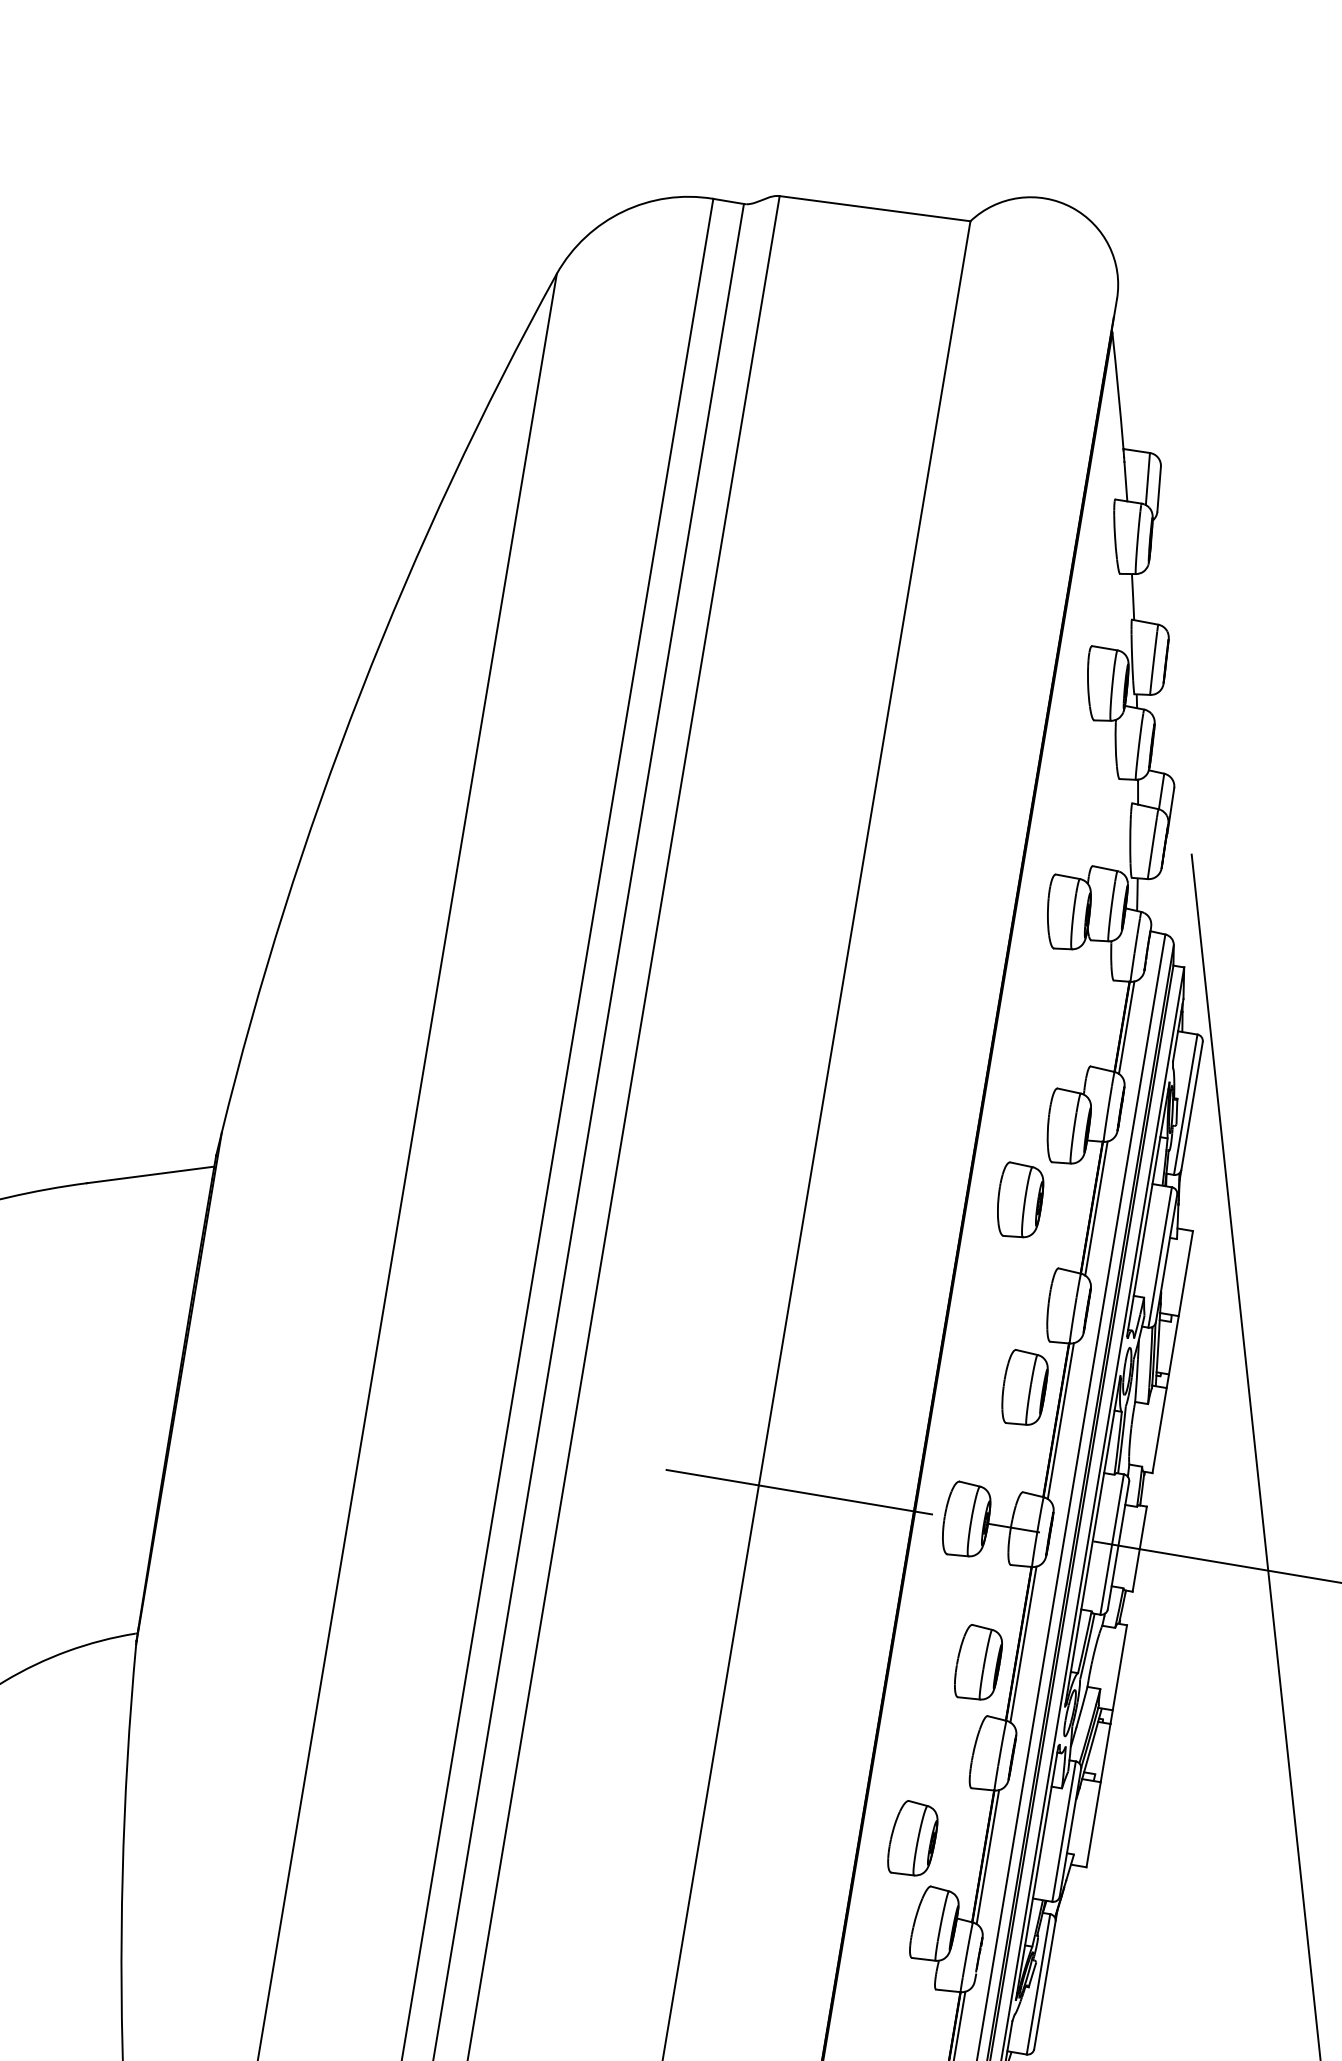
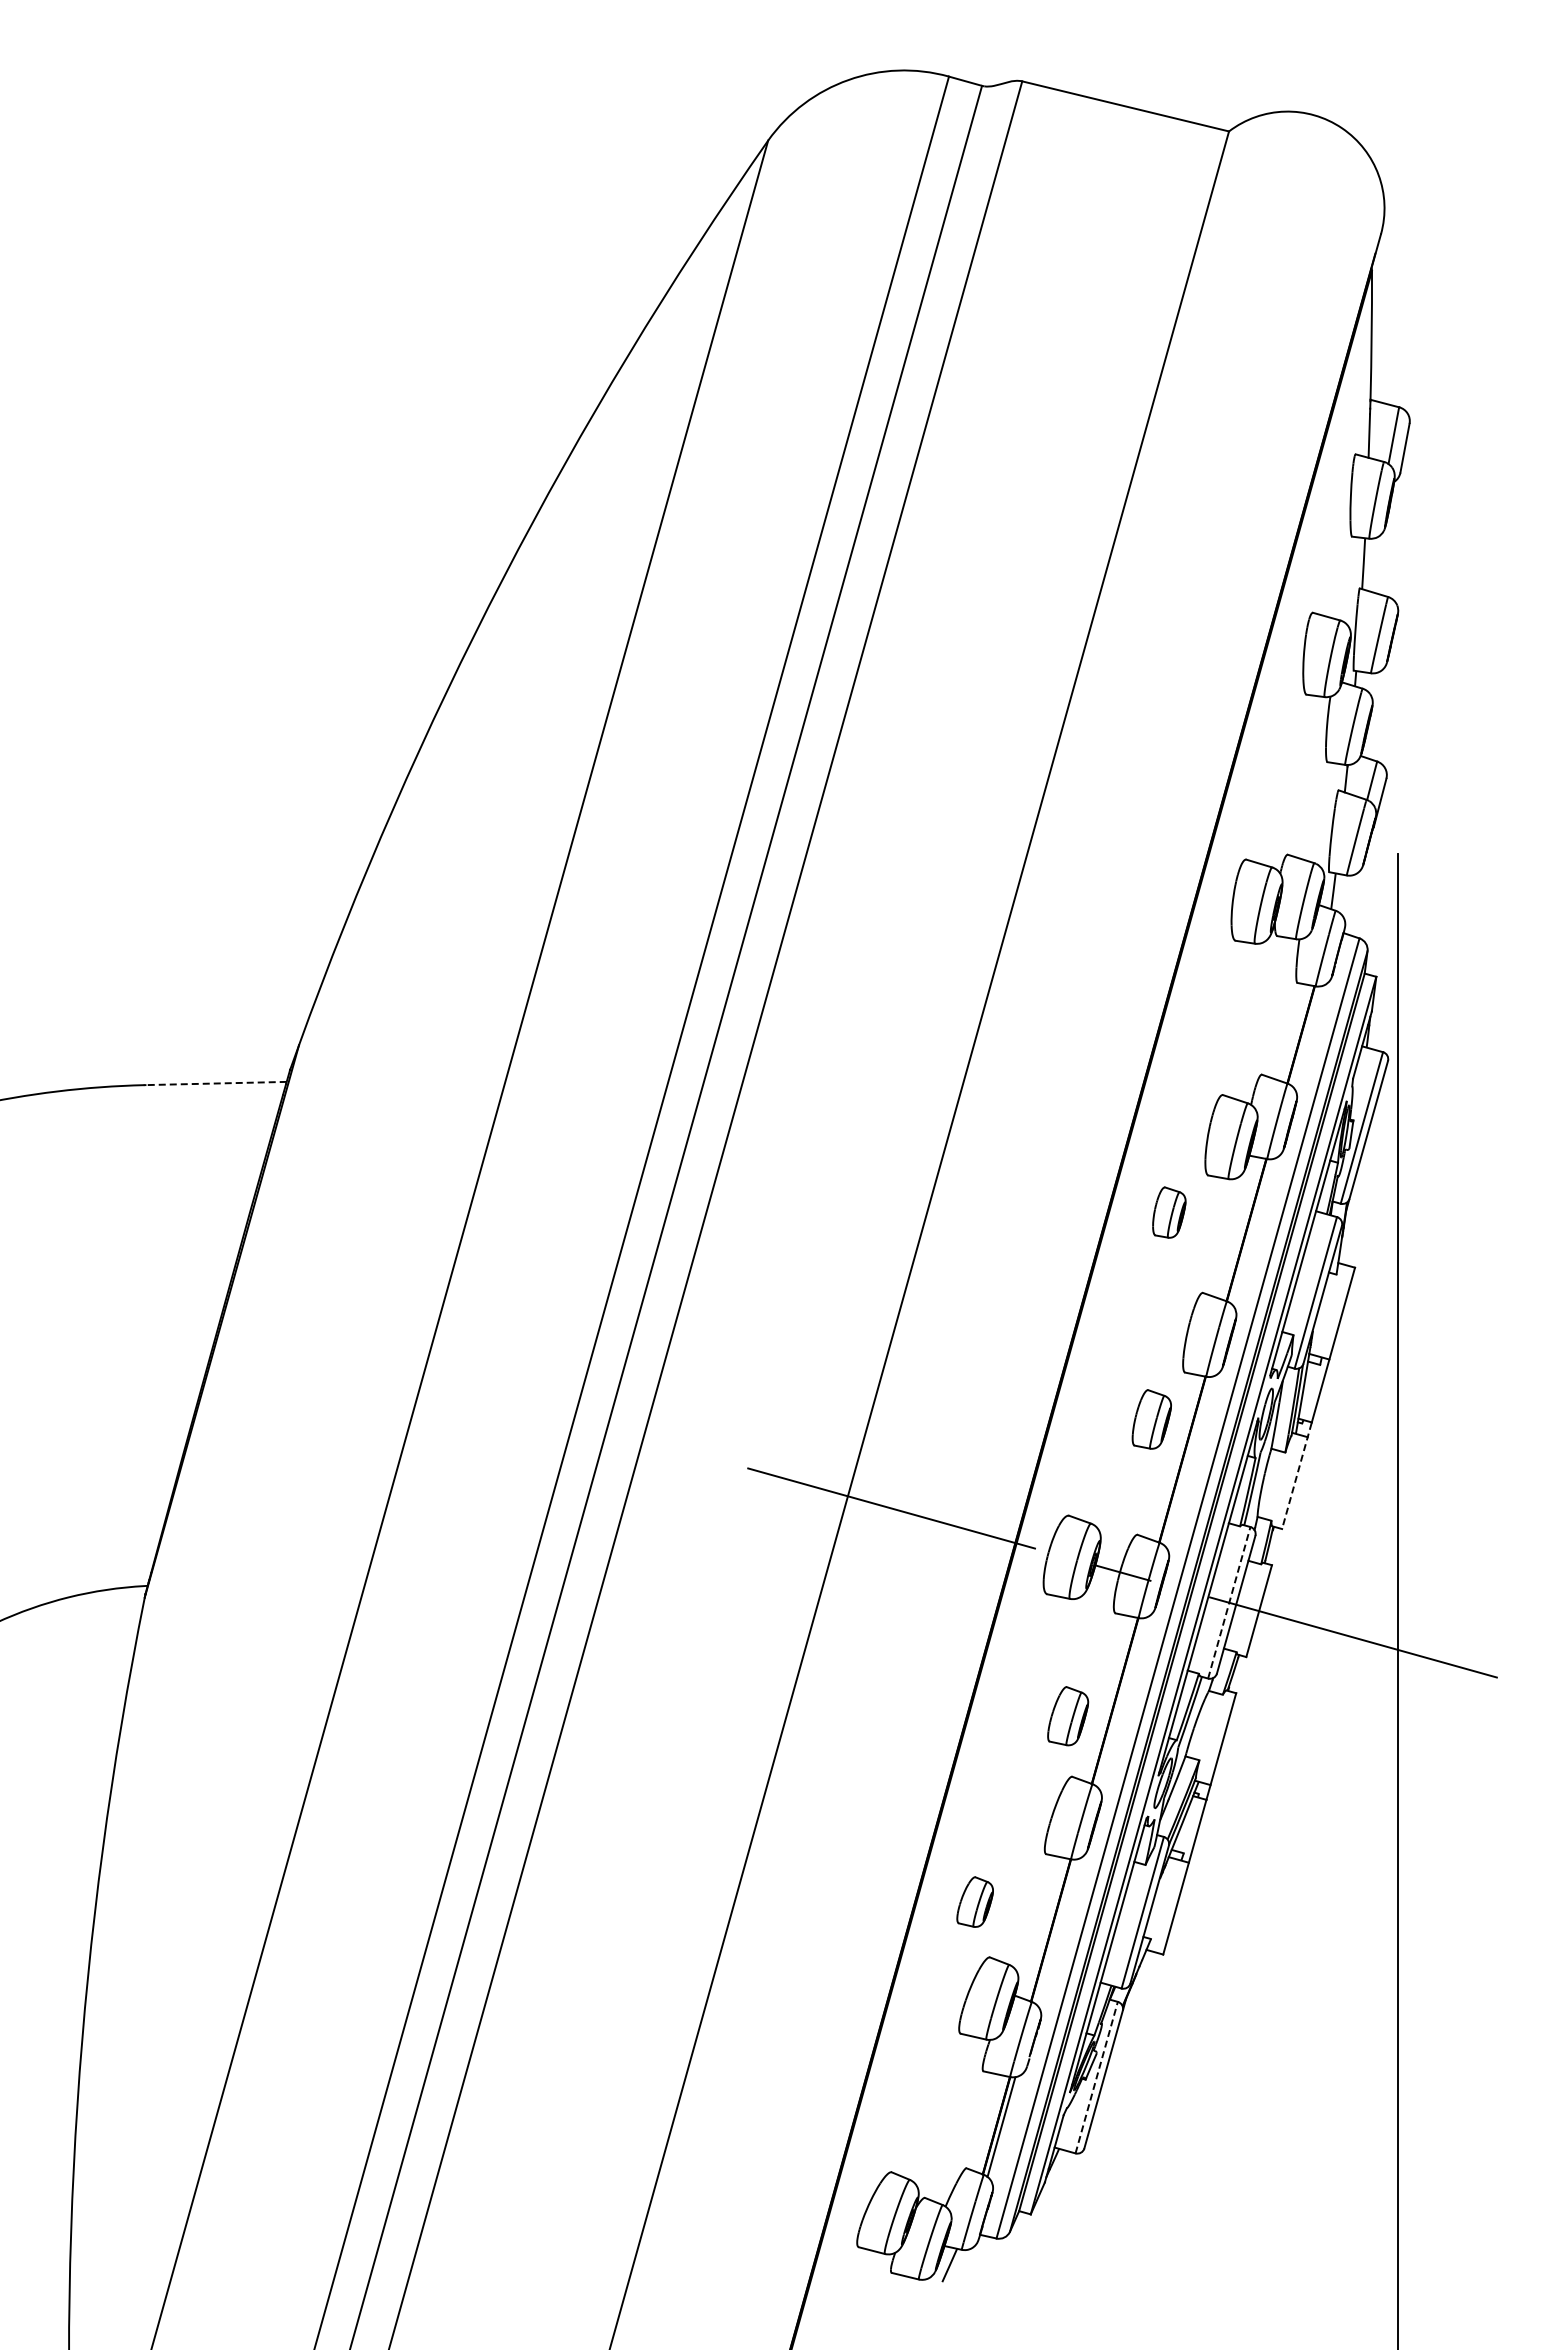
line: (1126, 1027) -> (1305, 1036), removed
line: (151, 1174) -> (216, 1083), solid -> dashed
part: (1020, 1199) -> (1169, 1212), size x0.6
line: (1096, 1208) -> (1251, 1231), removed
part: (1024, 1387) -> (1151, 1419), size x0.7
line: (1059, 1420) -> (1186, 1460), removed
line: (1160, 1424) -> (1296, 1476), solid -> dashed
line: (1112, 1544) -> (1229, 1602), solid -> dashed
line: (1022, 1644) -> (1119, 1702), removed
part: (977, 1661) -> (1067, 1715), size x0.7
part: (911, 1837) -> (974, 1901), size x0.6
line: (987, 1856) -> (1055, 1931), removed
line: (1038, 1984) -> (1096, 2077), solid -> dashed

